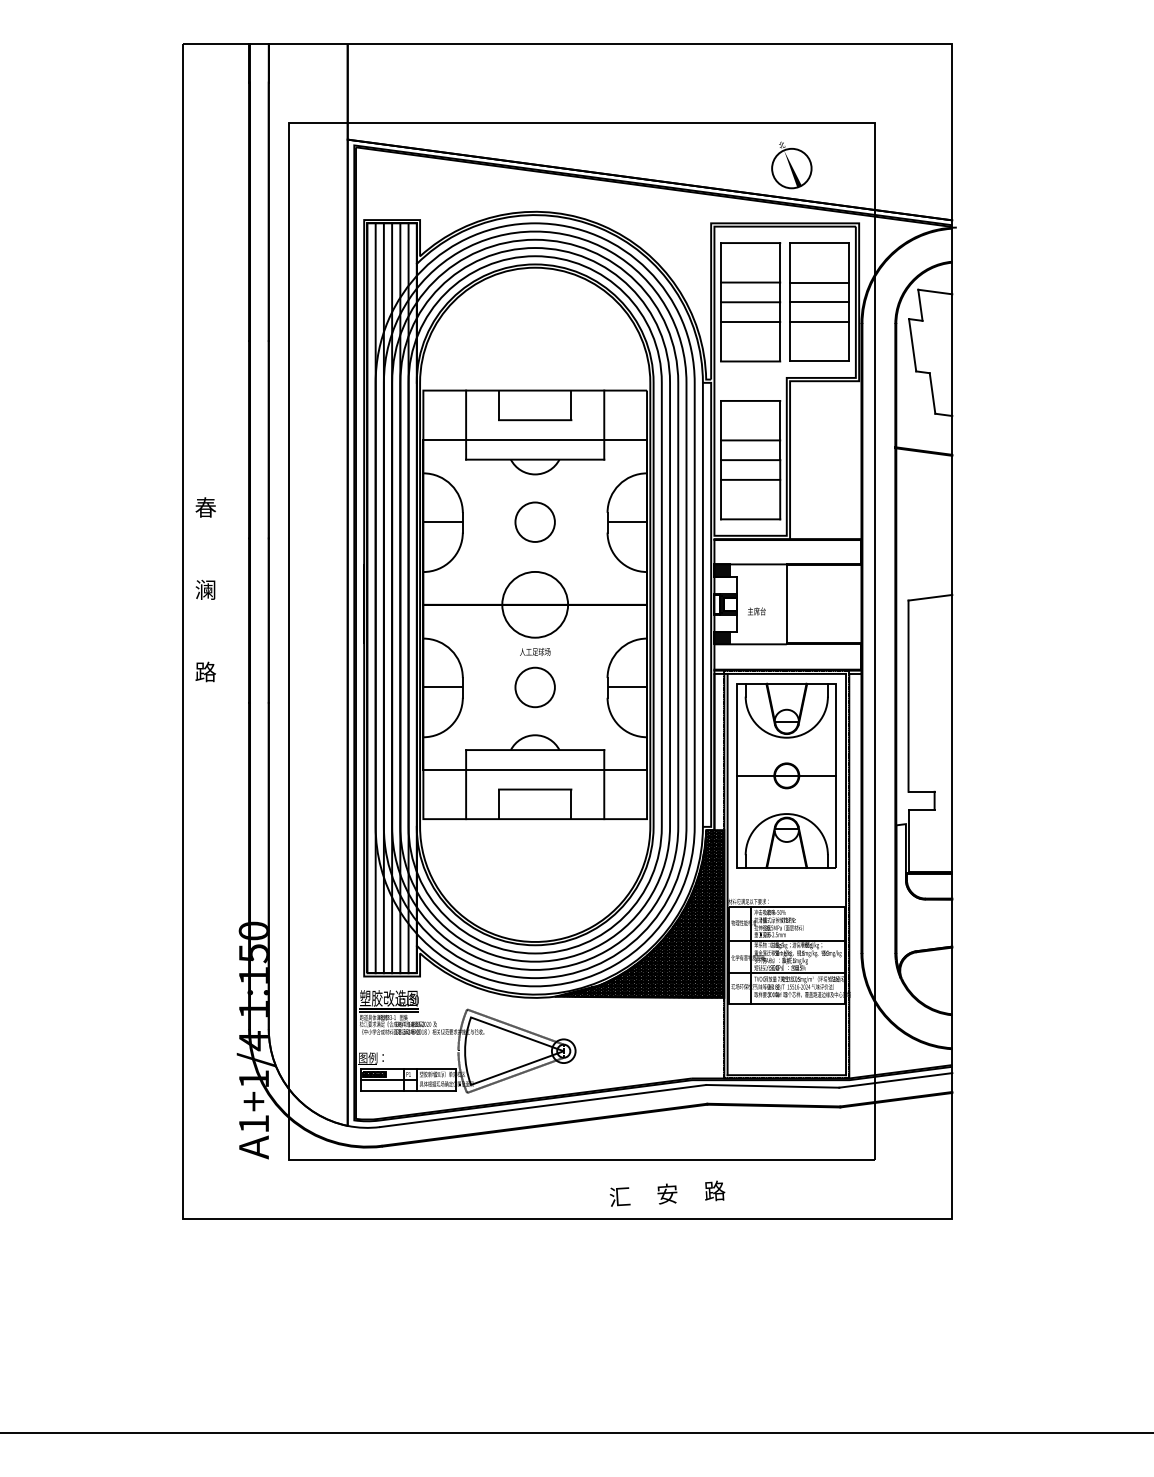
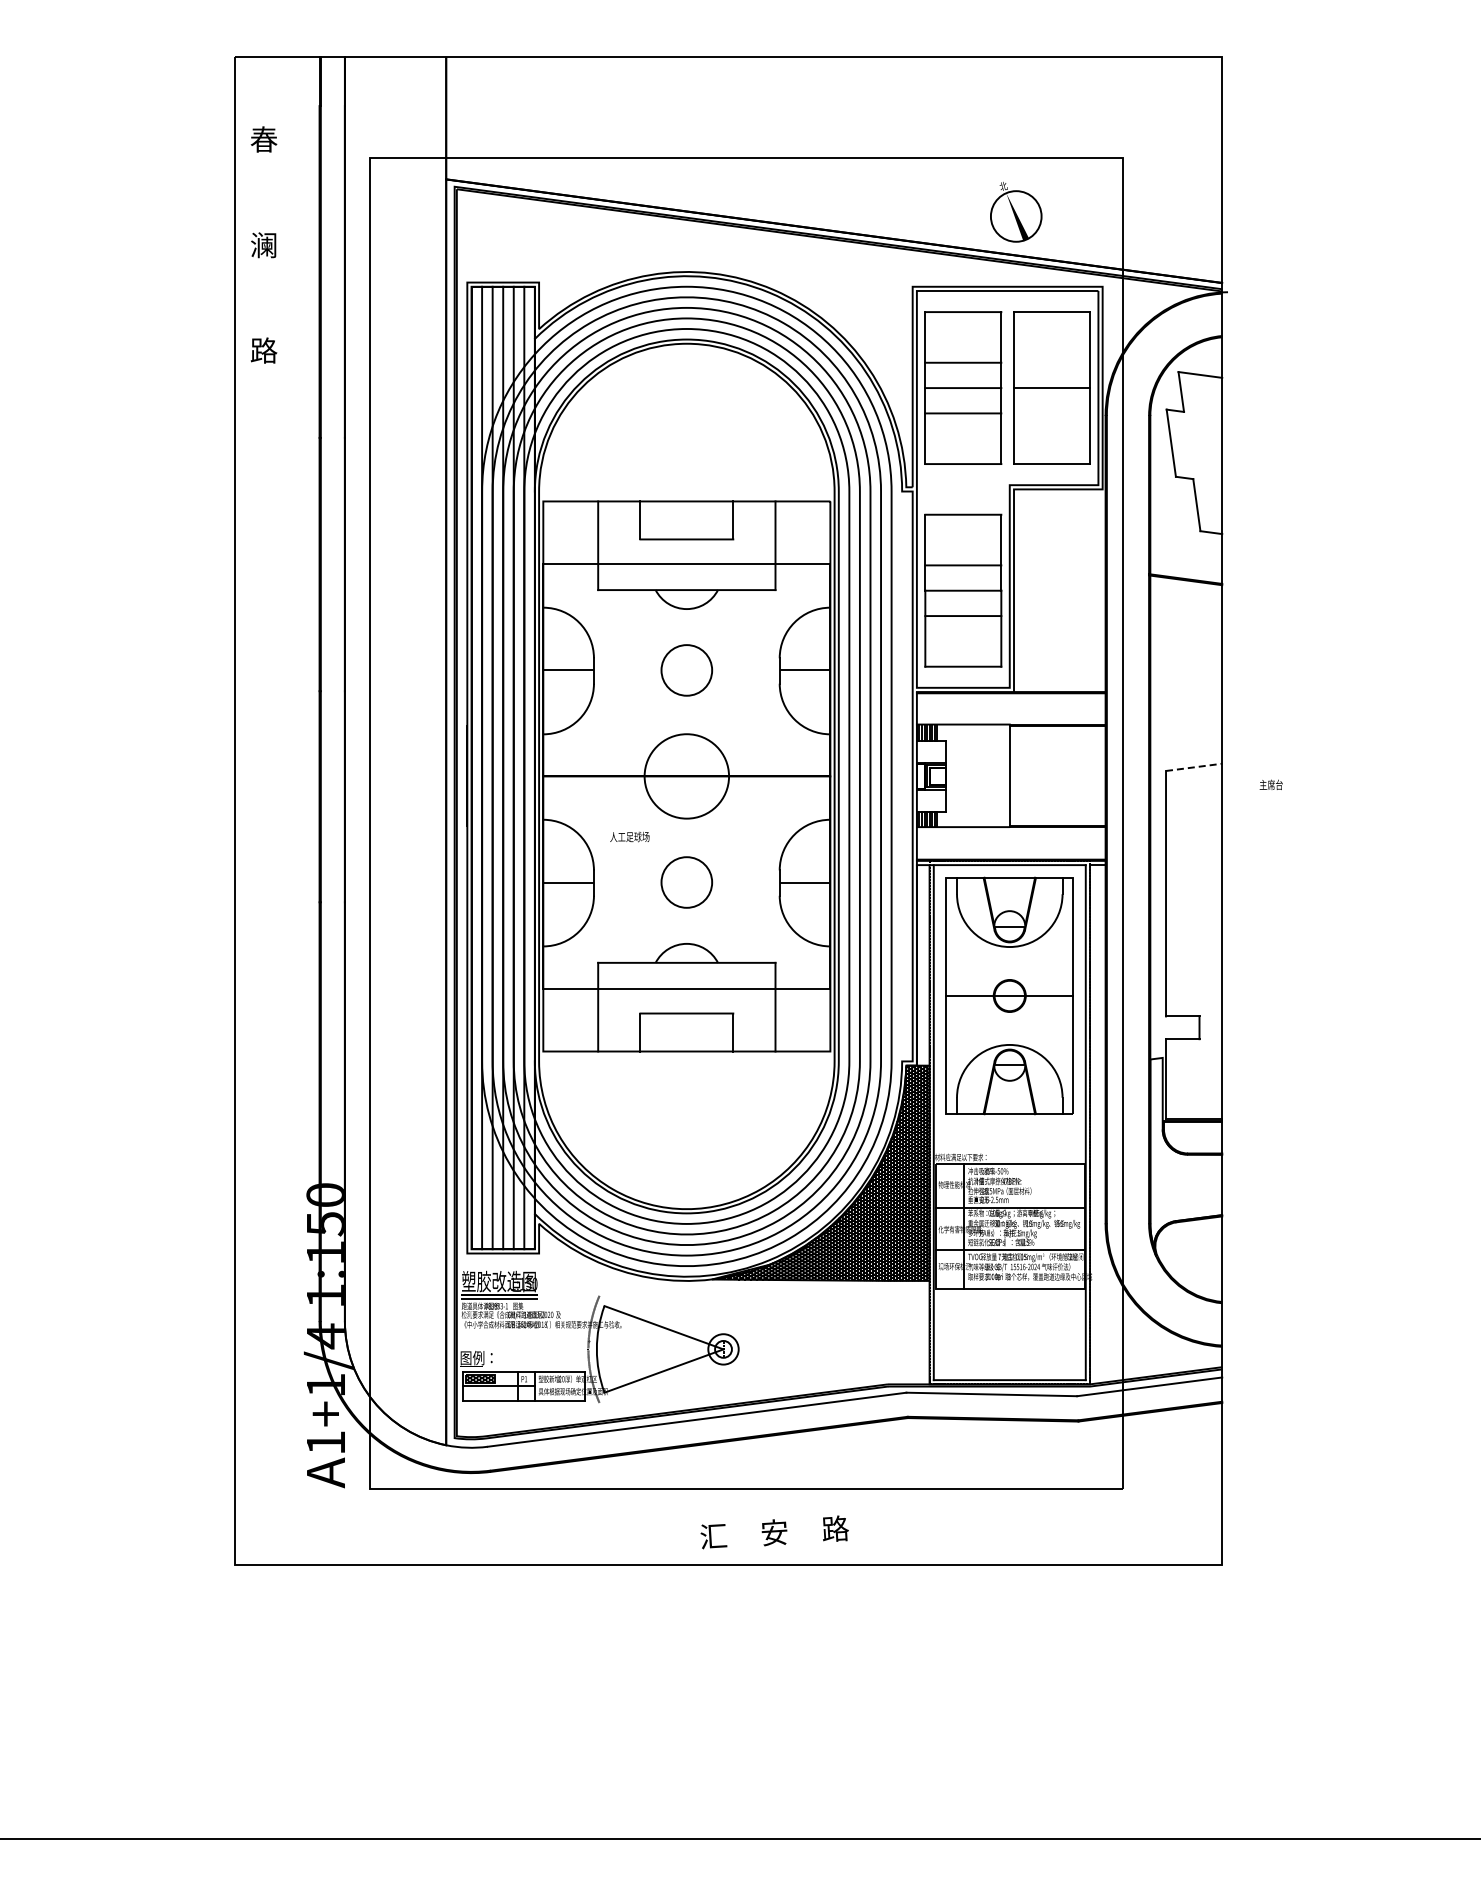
line: (819, 282) -> (1051, 362), removed
line: (819, 322) -> (1051, 413), removed
text: (205, 589) -> (263, 244), moved
line: (930, 597) -> (1194, 767), solid -> dashed
line: (703, 604) -> (902, 776), removed
text: (756, 611) -> (1270, 784), moved
text: (534, 651) -> (629, 836), moved
line: (515, 1026) -> (661, 1317), removed
line: (515, 1074) -> (661, 1379), removed
text: (667, 1193) -> (774, 1532), moved

